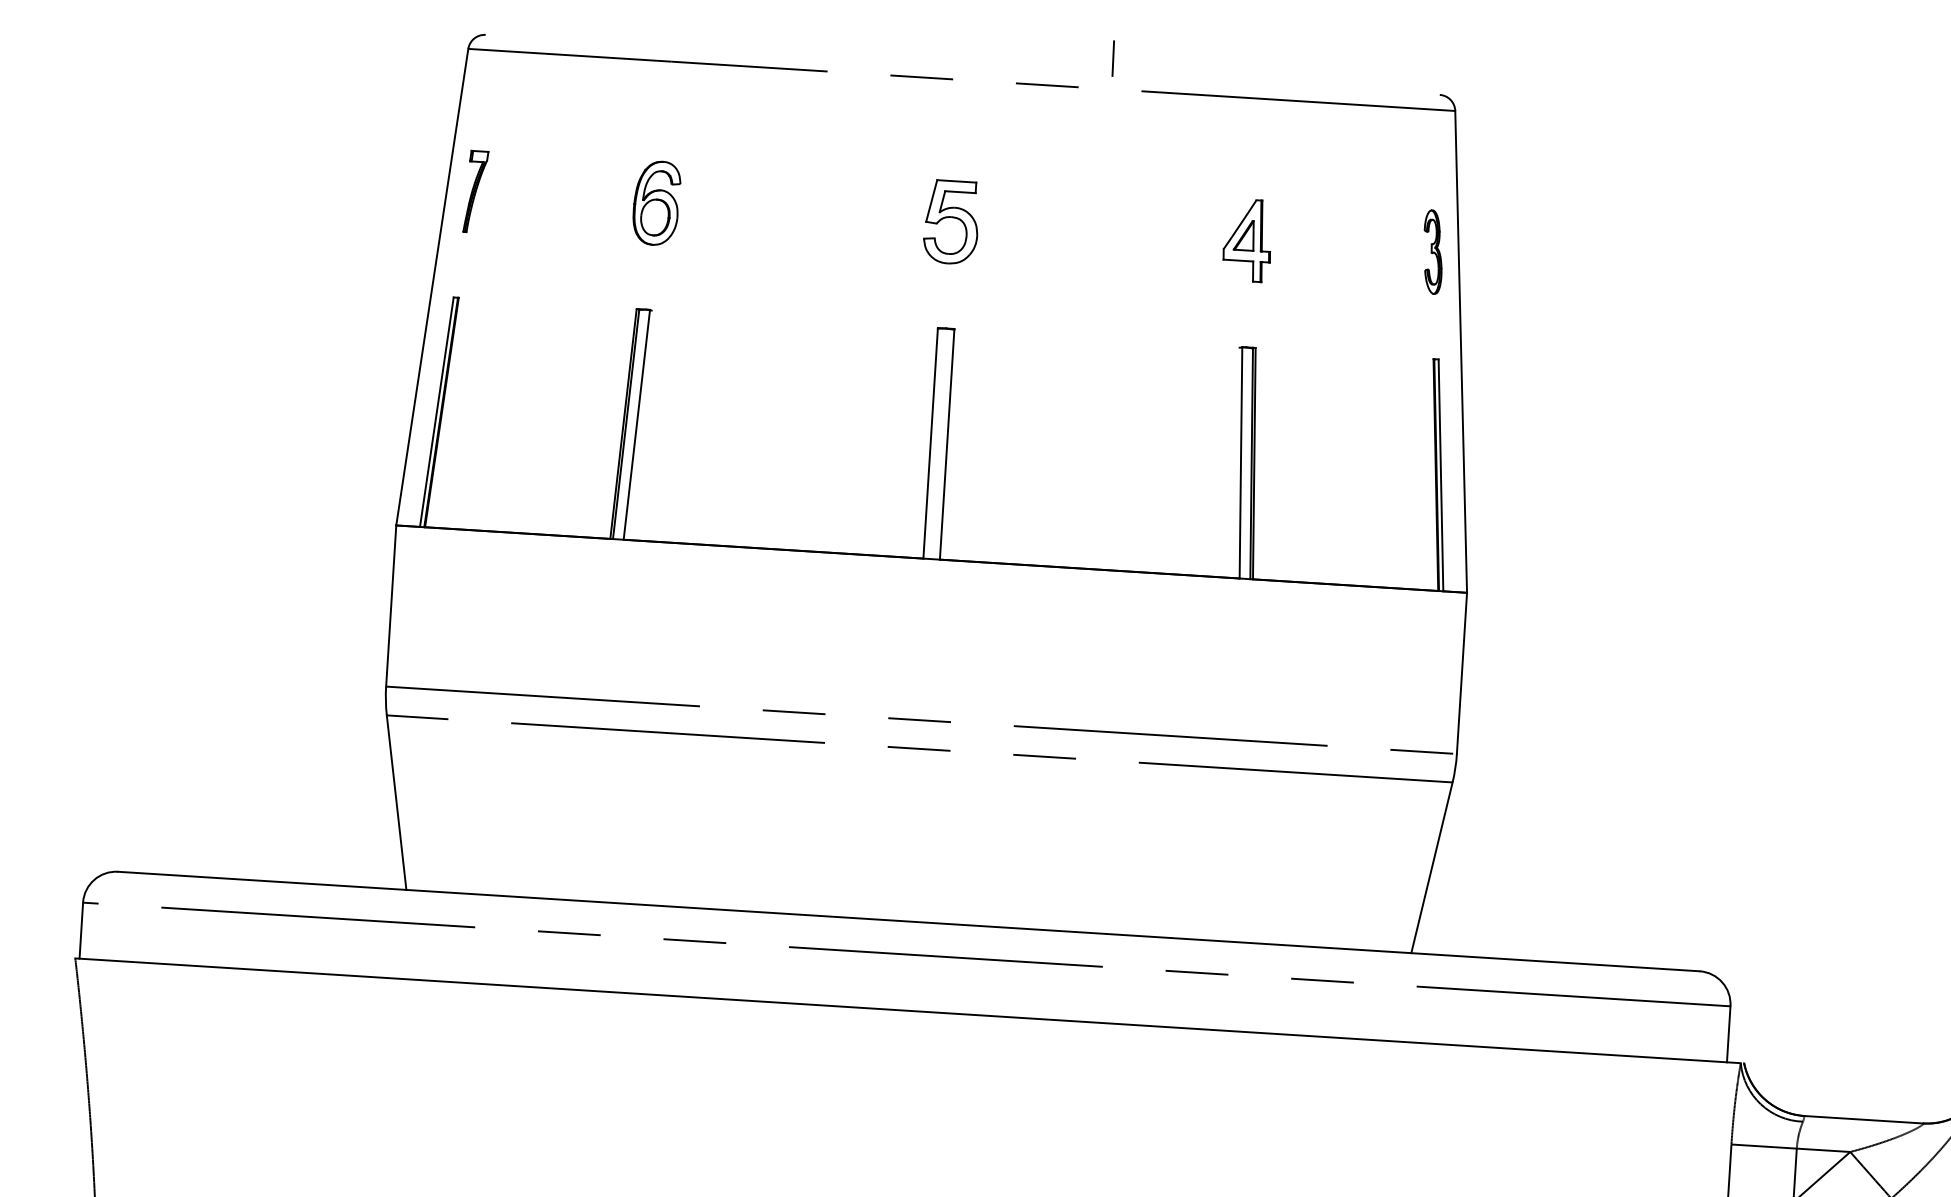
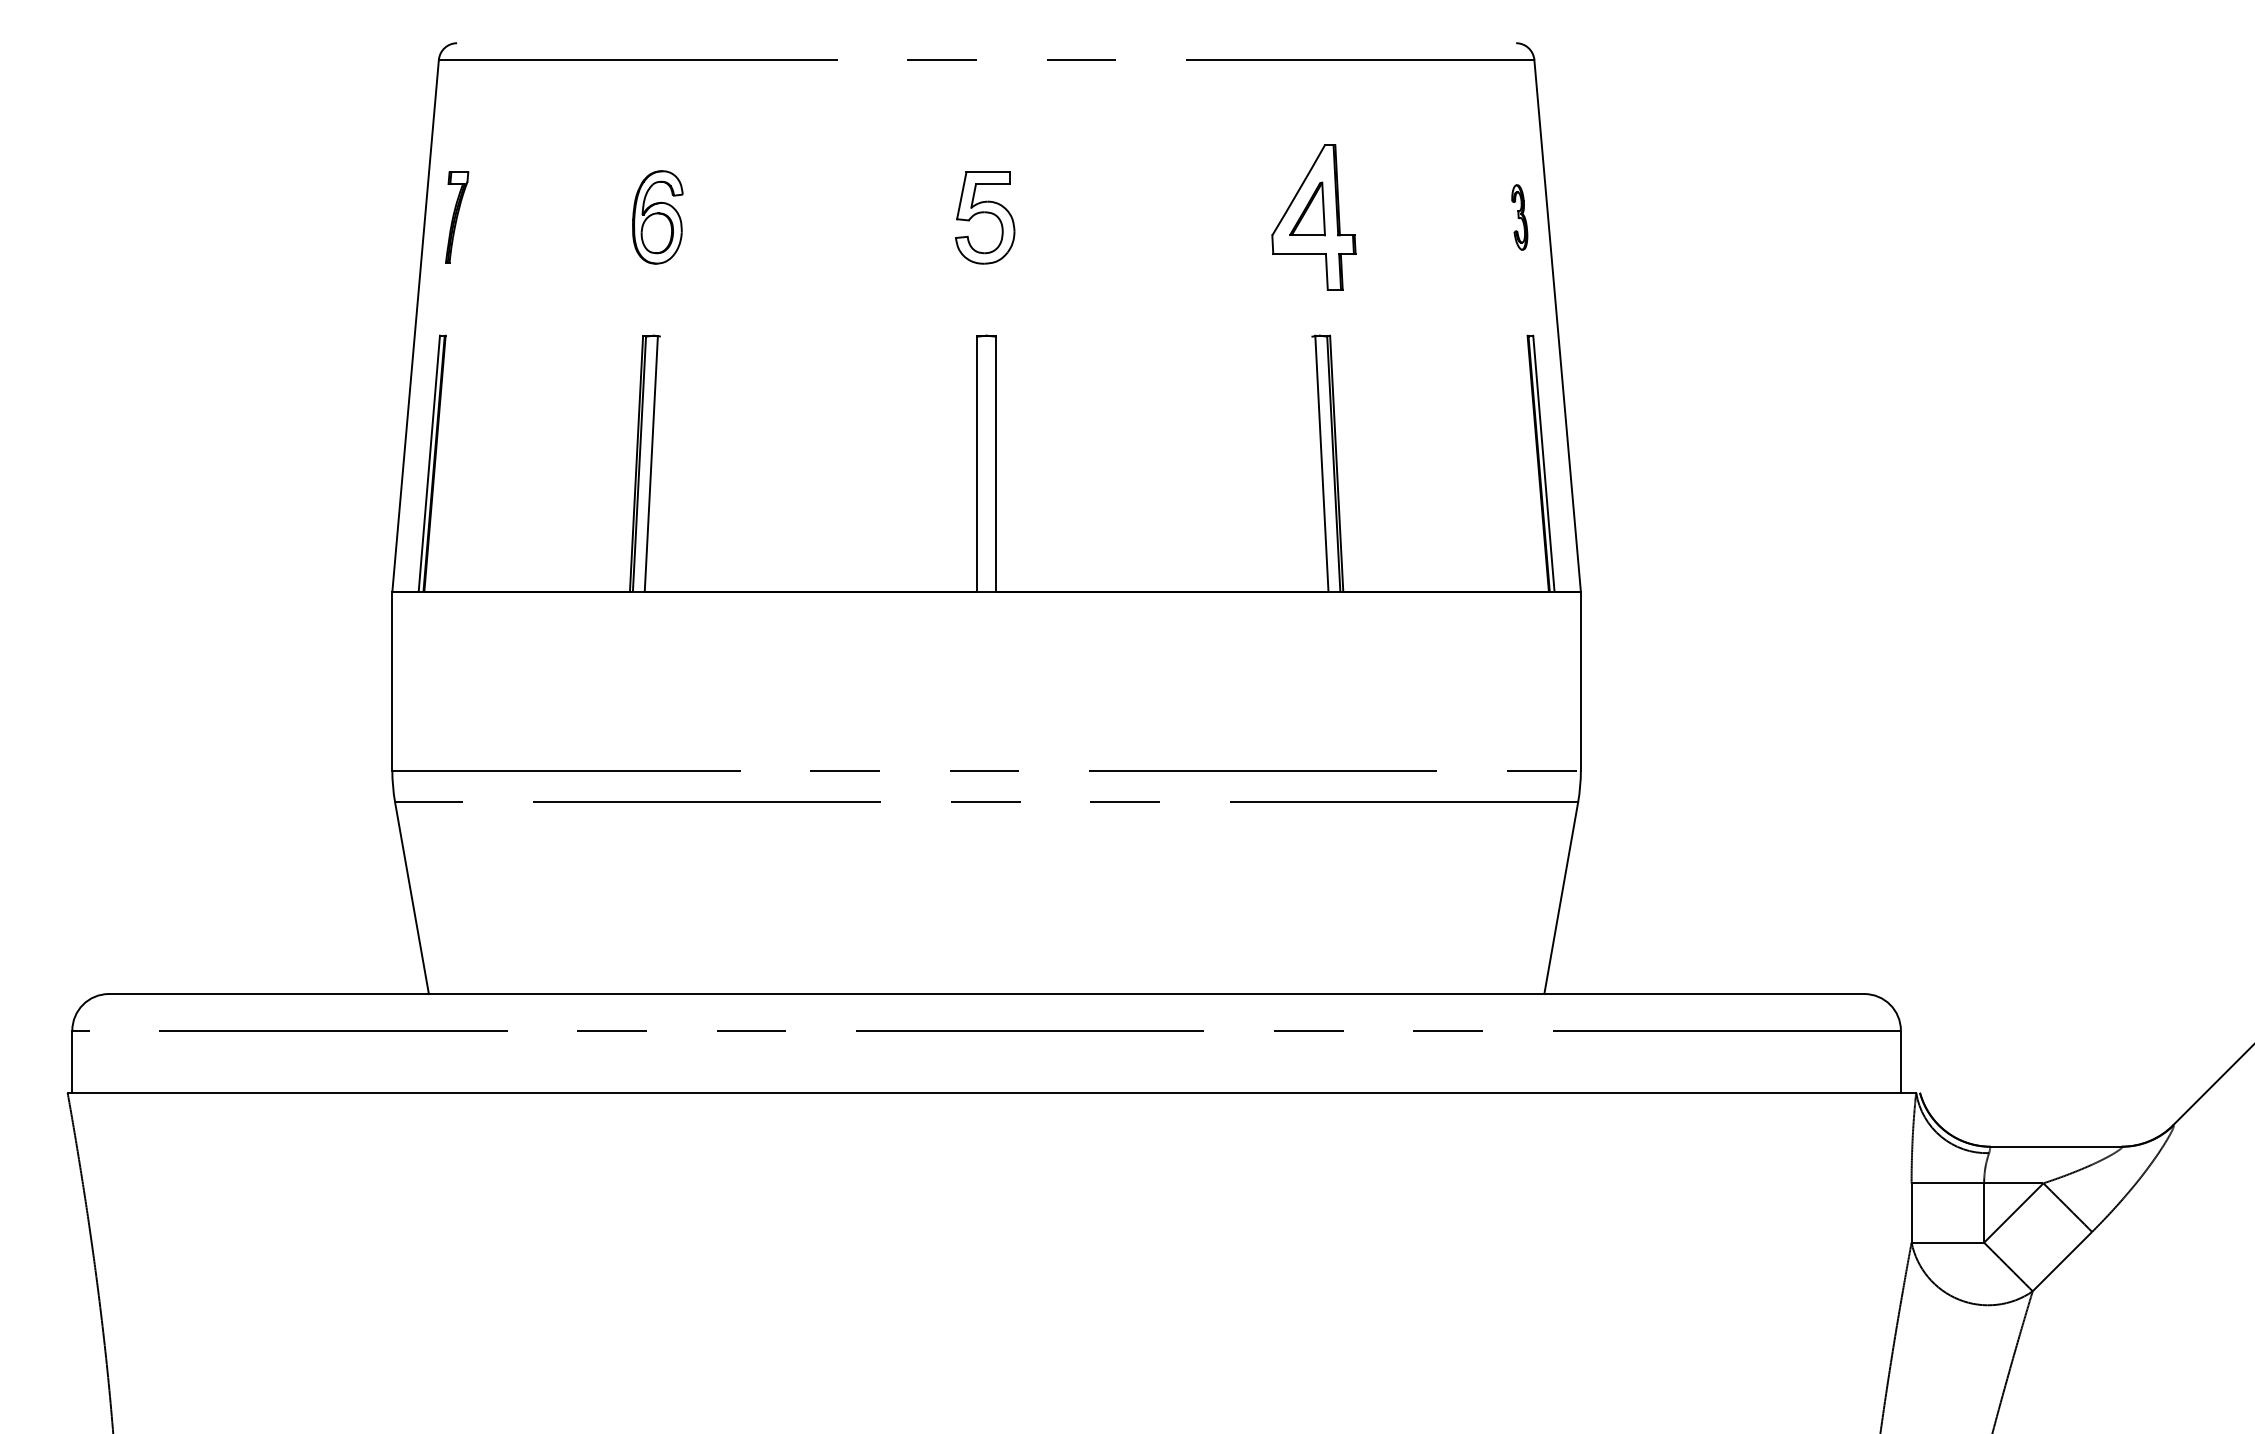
line: (1113, 58) -> (1152, 25), removed
part: (1247, 240) -> (1313, 217), size x1.6
part: (1432, 252) -> (1519, 217), size x0.7

